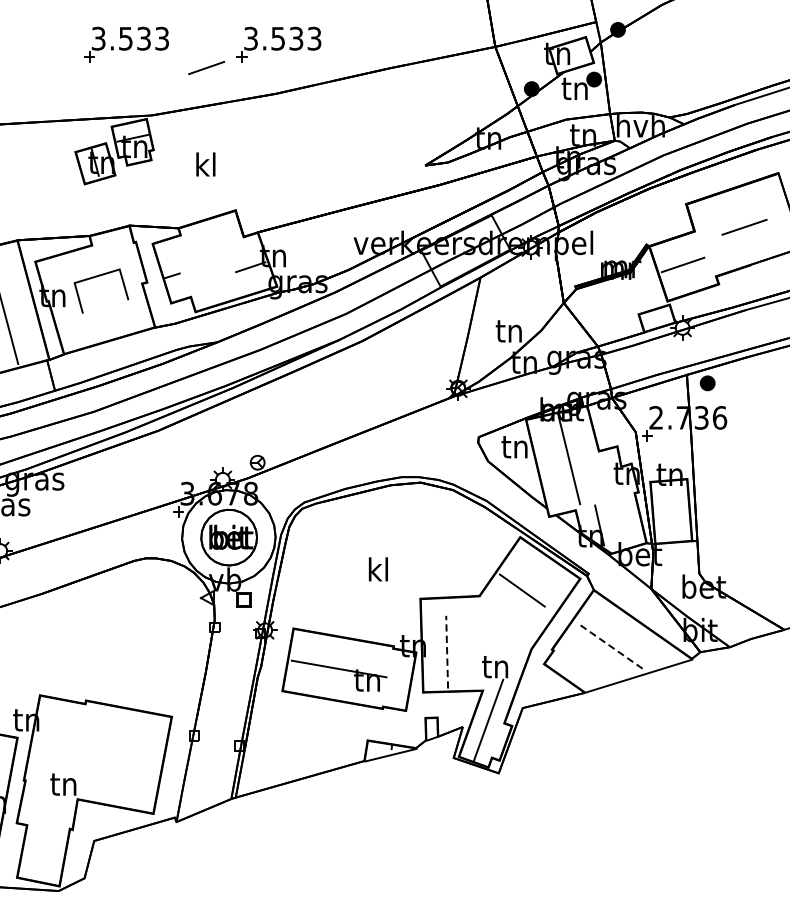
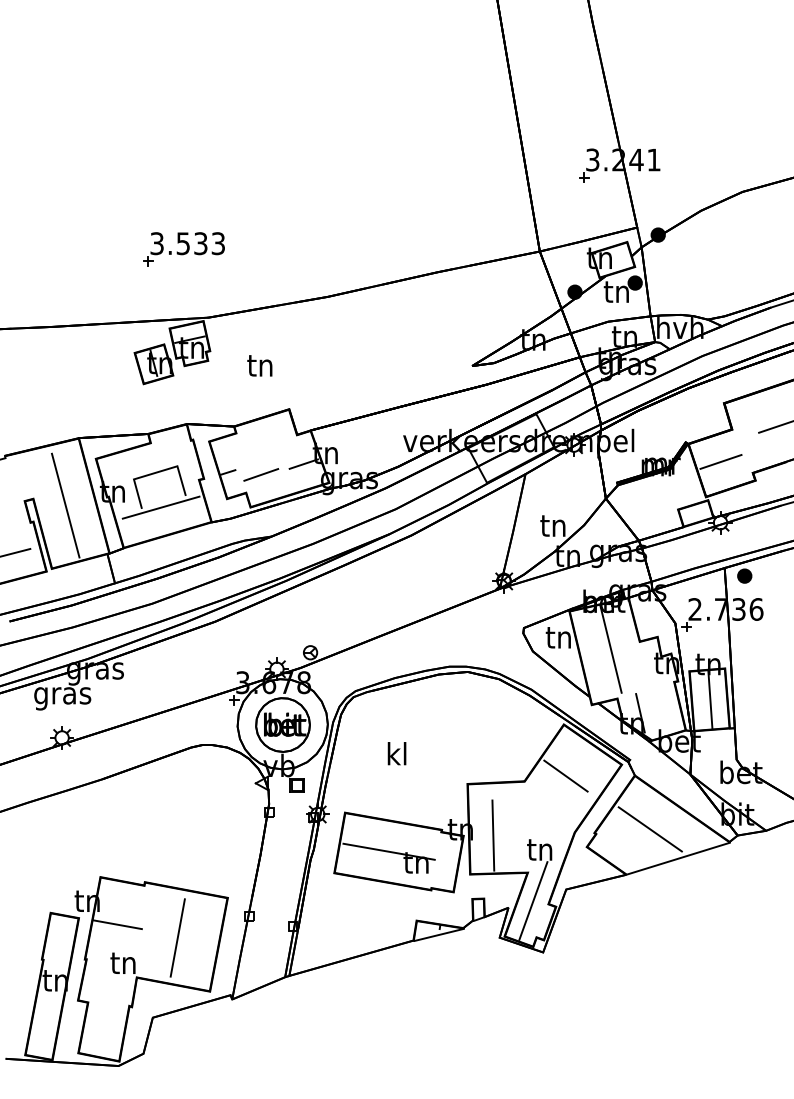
part: (278, 44) -> (330, 249), removed
line: (206, 67) -> (261, 474), moved
text: (204, 163) -> (259, 364), kl -> tn
line: (102, 312) -> (160, 507), added
line: (672, 511) -> (710, 699), added
text: (377, 569) -> (396, 753), moved
line: (610, 645) -> (650, 829), dashed -> solid
line: (447, 652) -> (493, 835), dashed -> solid
line: (57, 744) -> (117, 924), added
line: (119, 757) -> (177, 937), added

